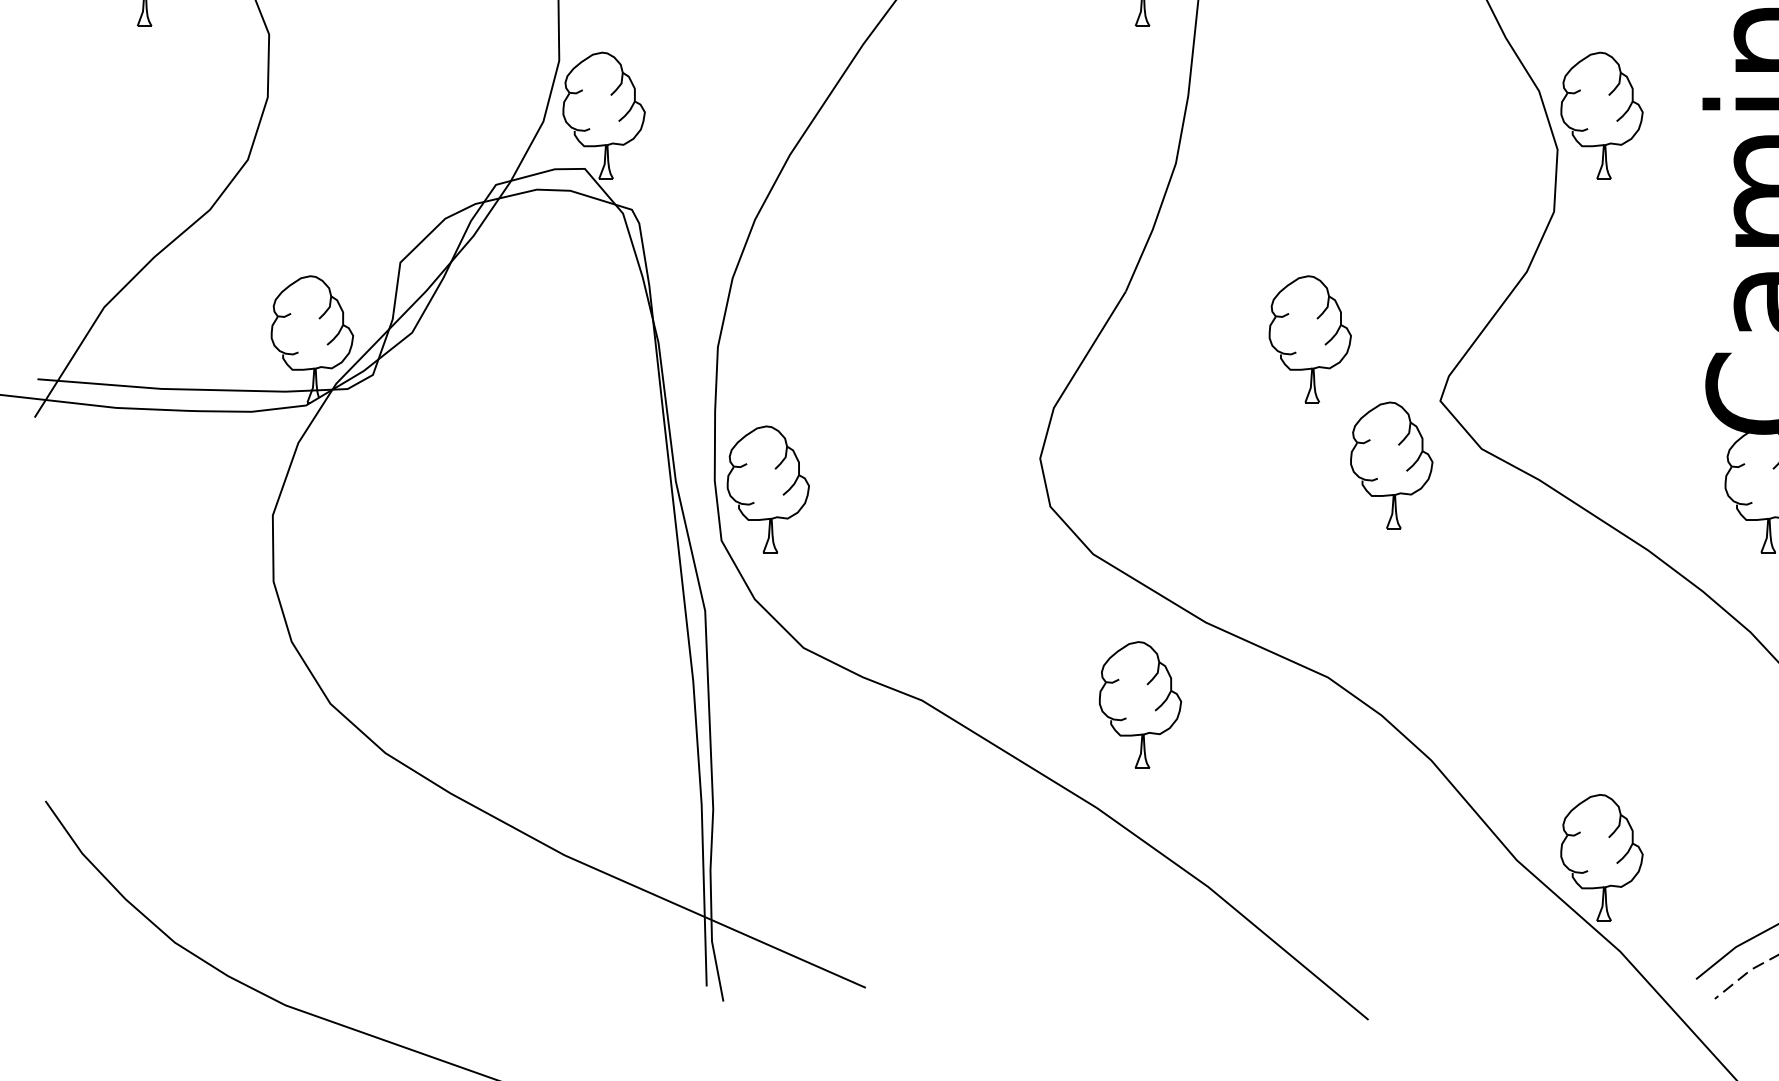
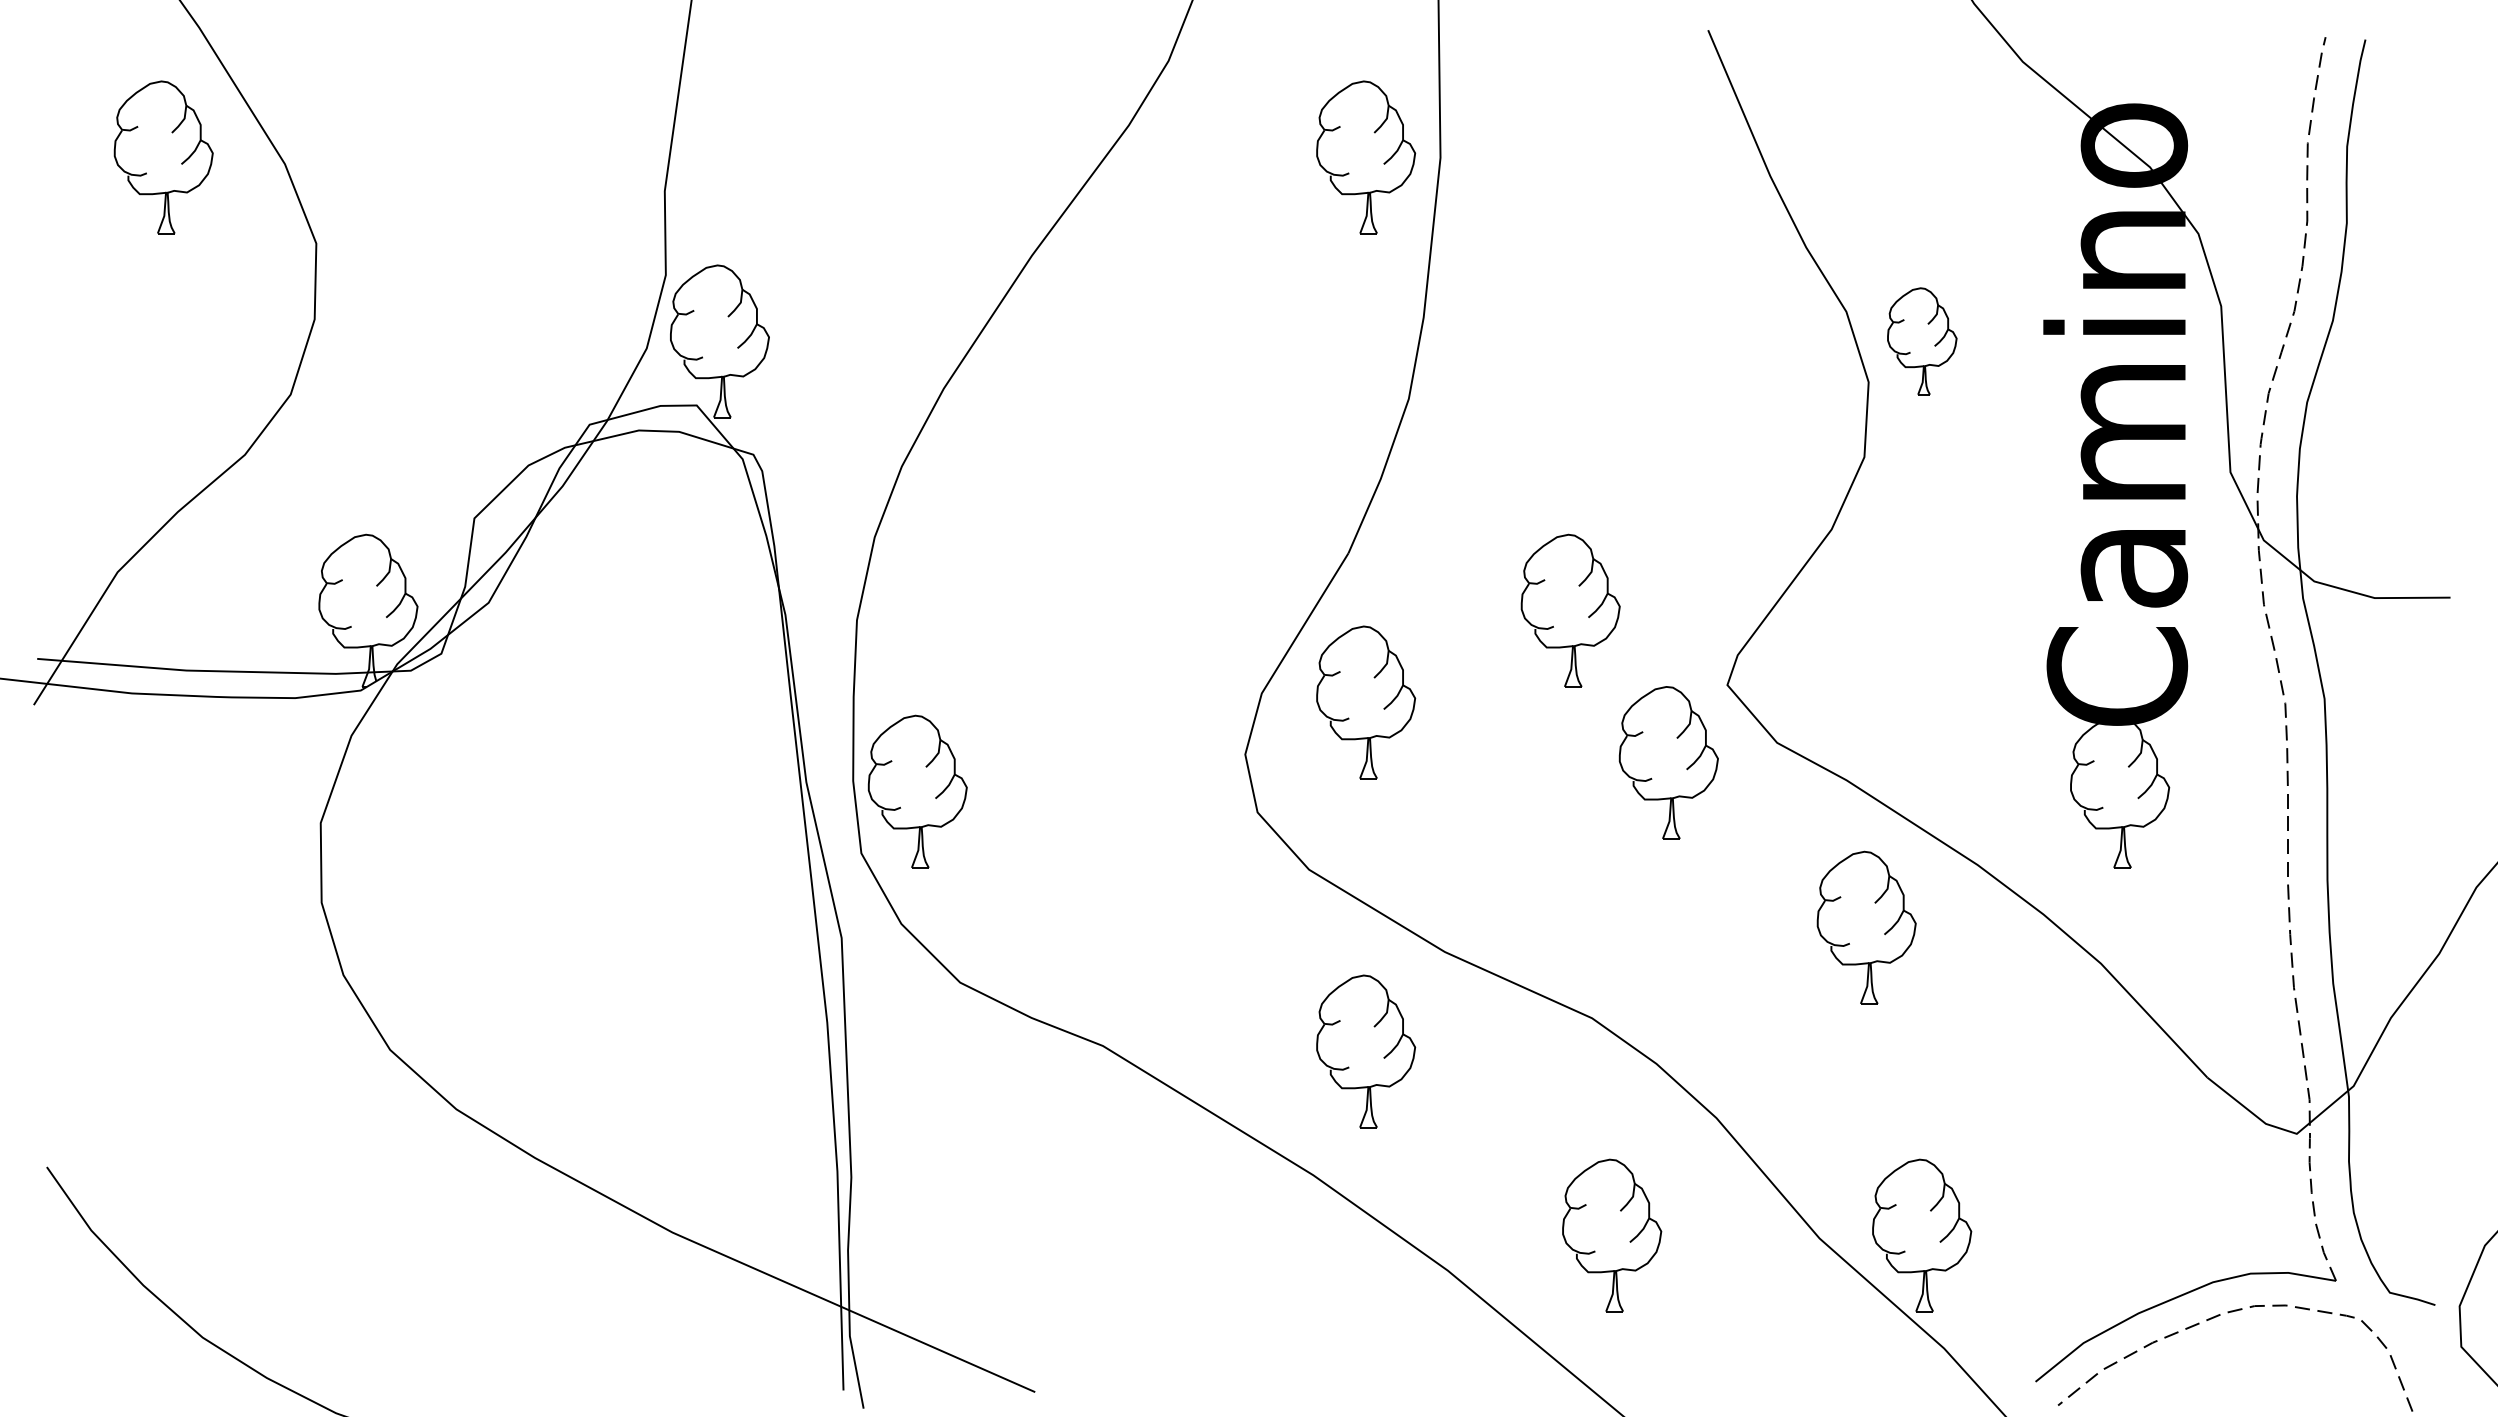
part: (1602, 115) -> (1922, 341), size x0.7
part: (1140, 415) -> (1366, 702), added
part: (1555, 602) -> (1866, 927), added
part: (1344, 857) -> (1612, 1235), added

